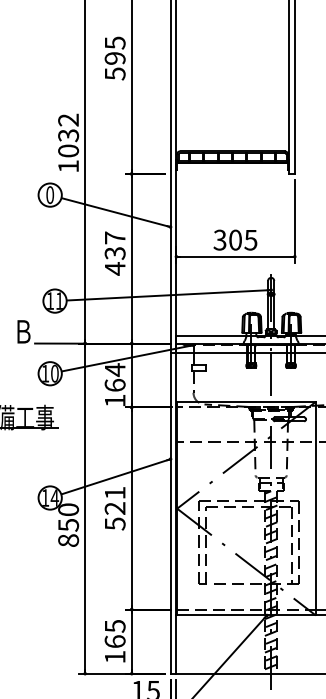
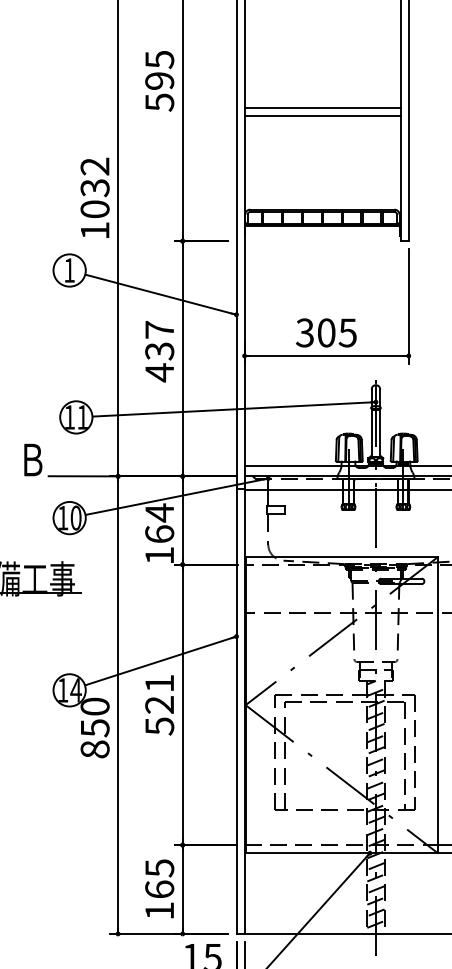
line: (232, 77) -> (322, 107), added
line: (232, 83) -> (322, 115), added
text: (50, 195) -> (70, 271), 0 -> 1

